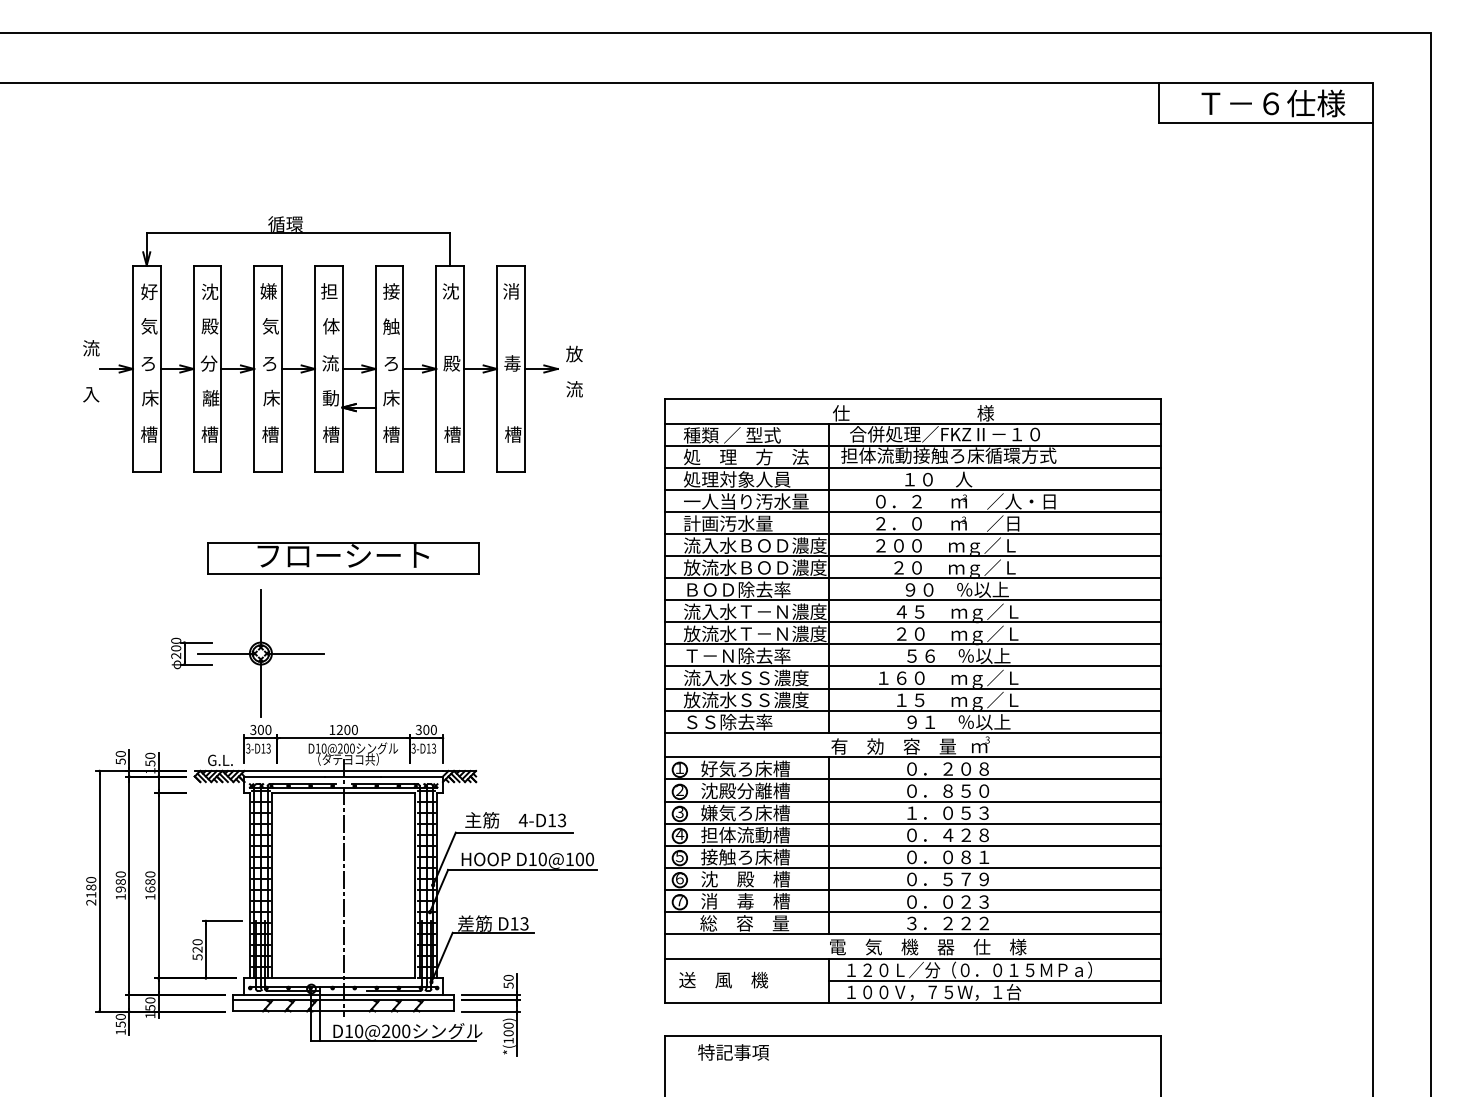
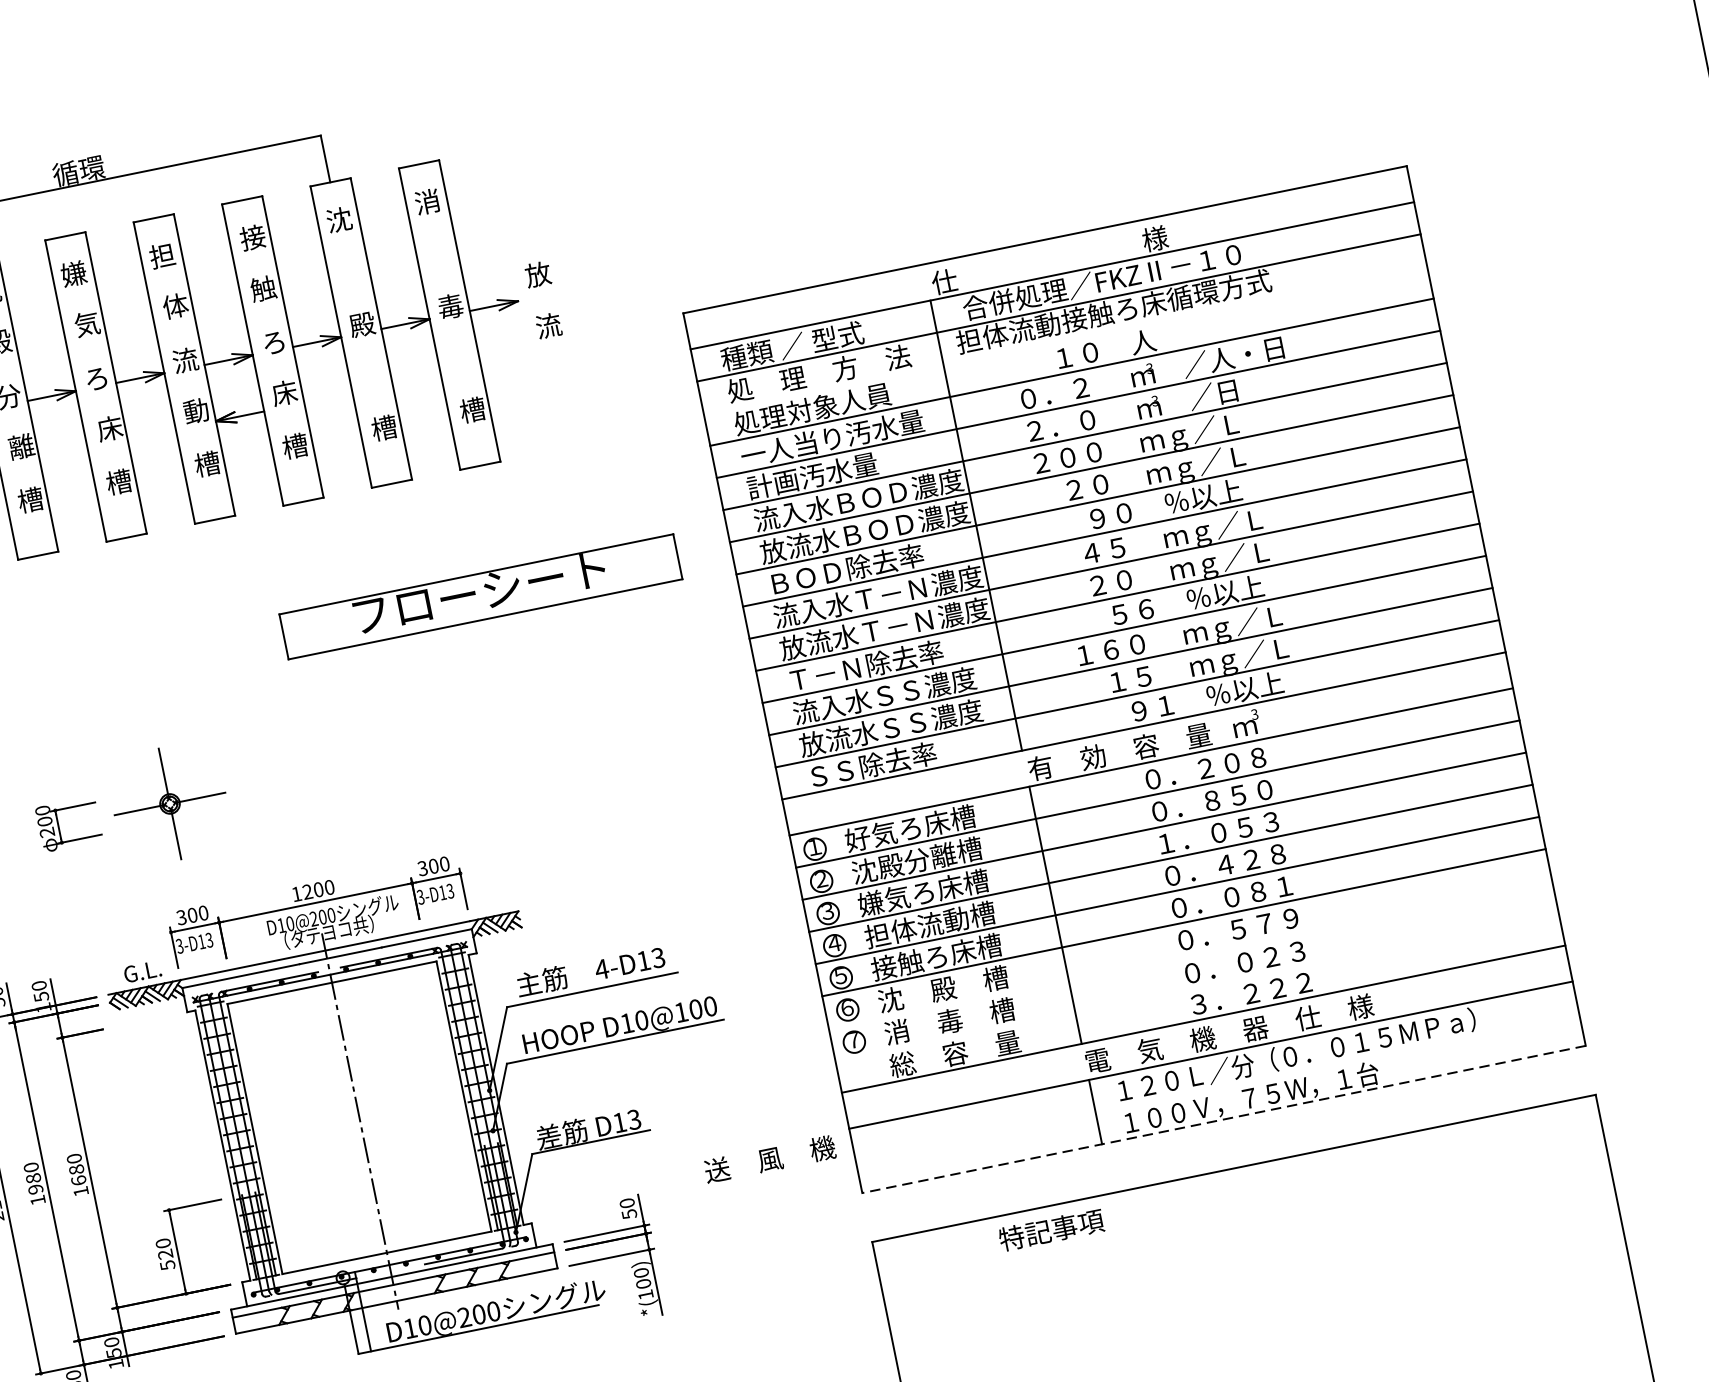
line: (912, 467) -> (1064, 339), removed
part: (343, 558) -> (480, 596), moved
part: (260, 653) -> (169, 804), size x0.6
line: (912, 889) -> (1189, 954), removed
line: (912, 911) -> (1196, 986), removed
text: (723, 979) -> (769, 1158), moved
line: (995, 980) -> (1337, 1062), removed
line: (912, 1002) -> (1223, 1119), solid -> dashed
text: (733, 1052) -> (1051, 1230), moved

